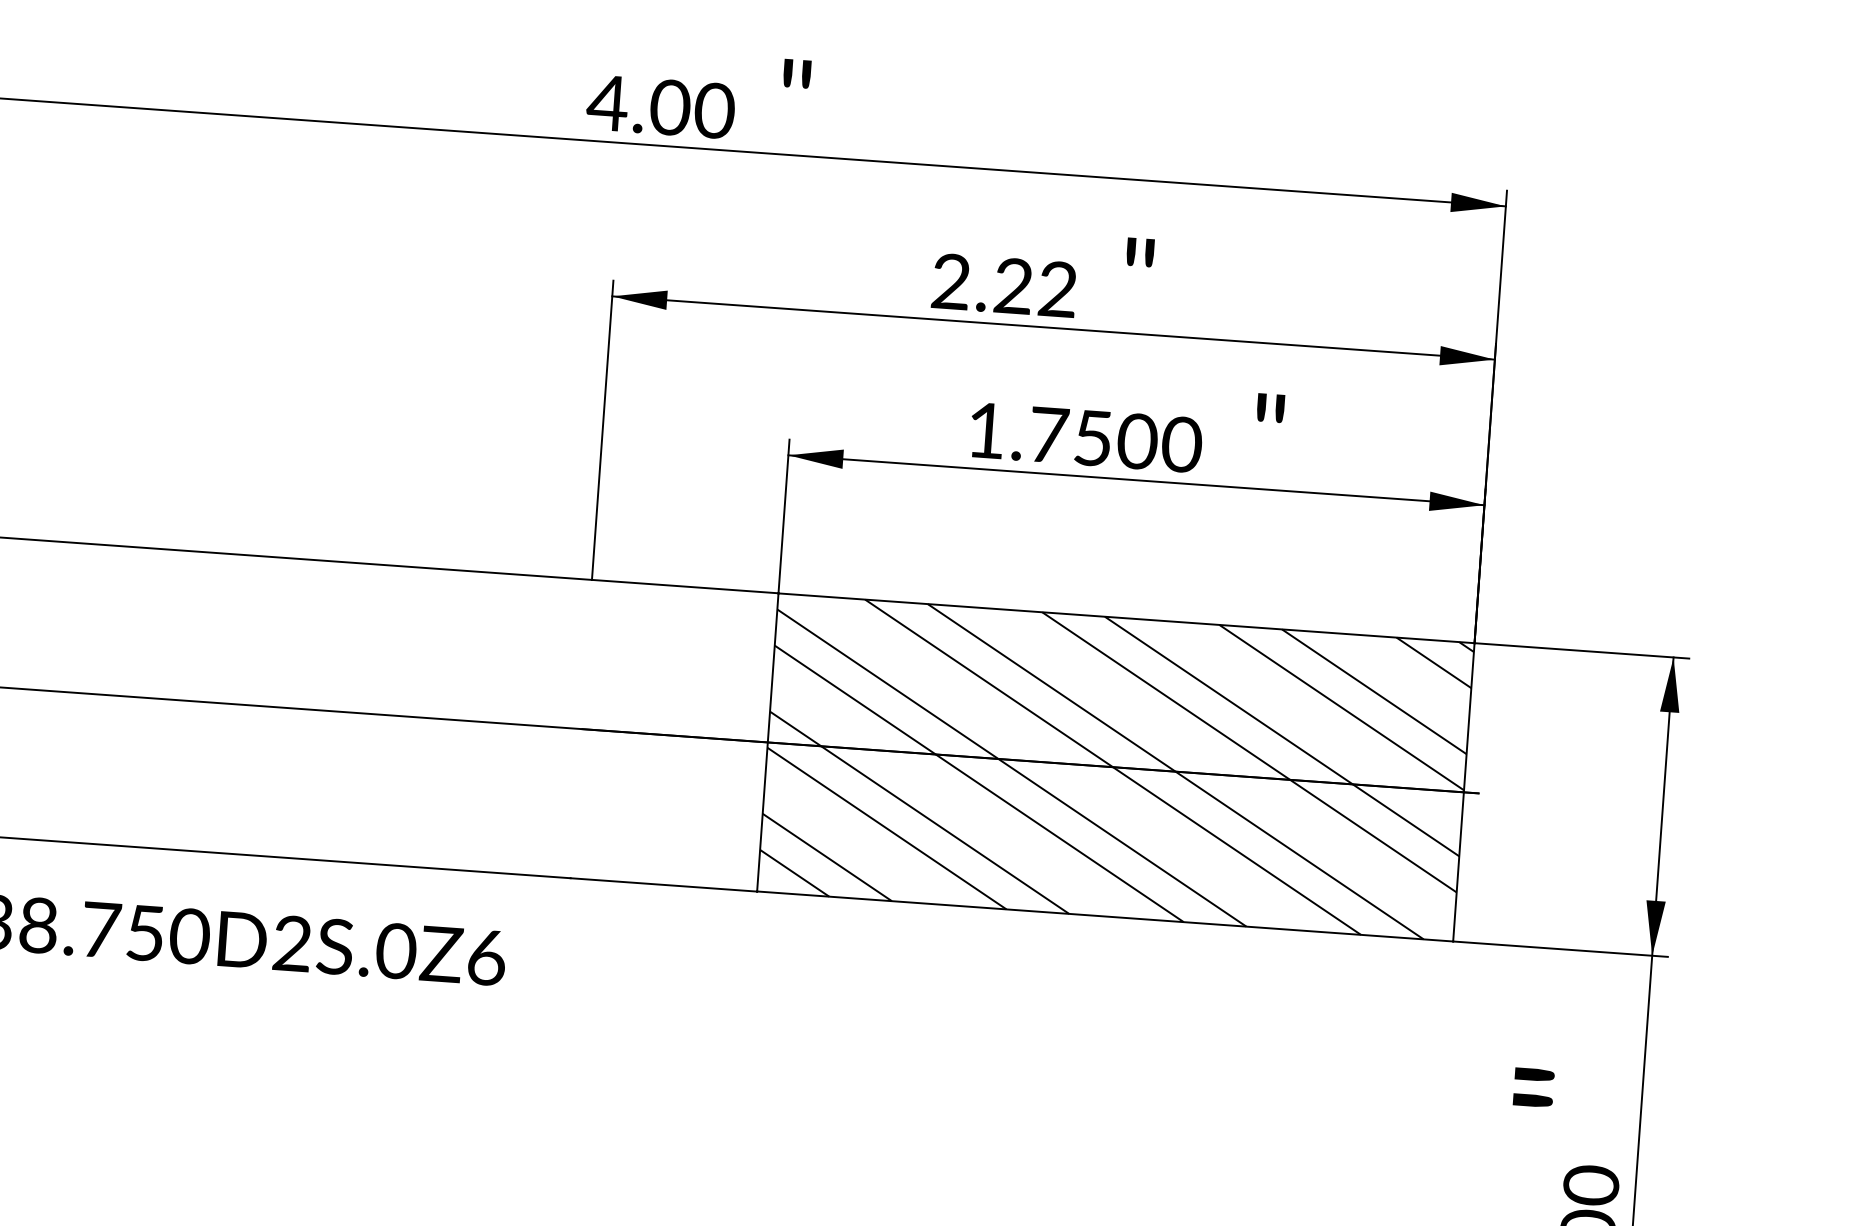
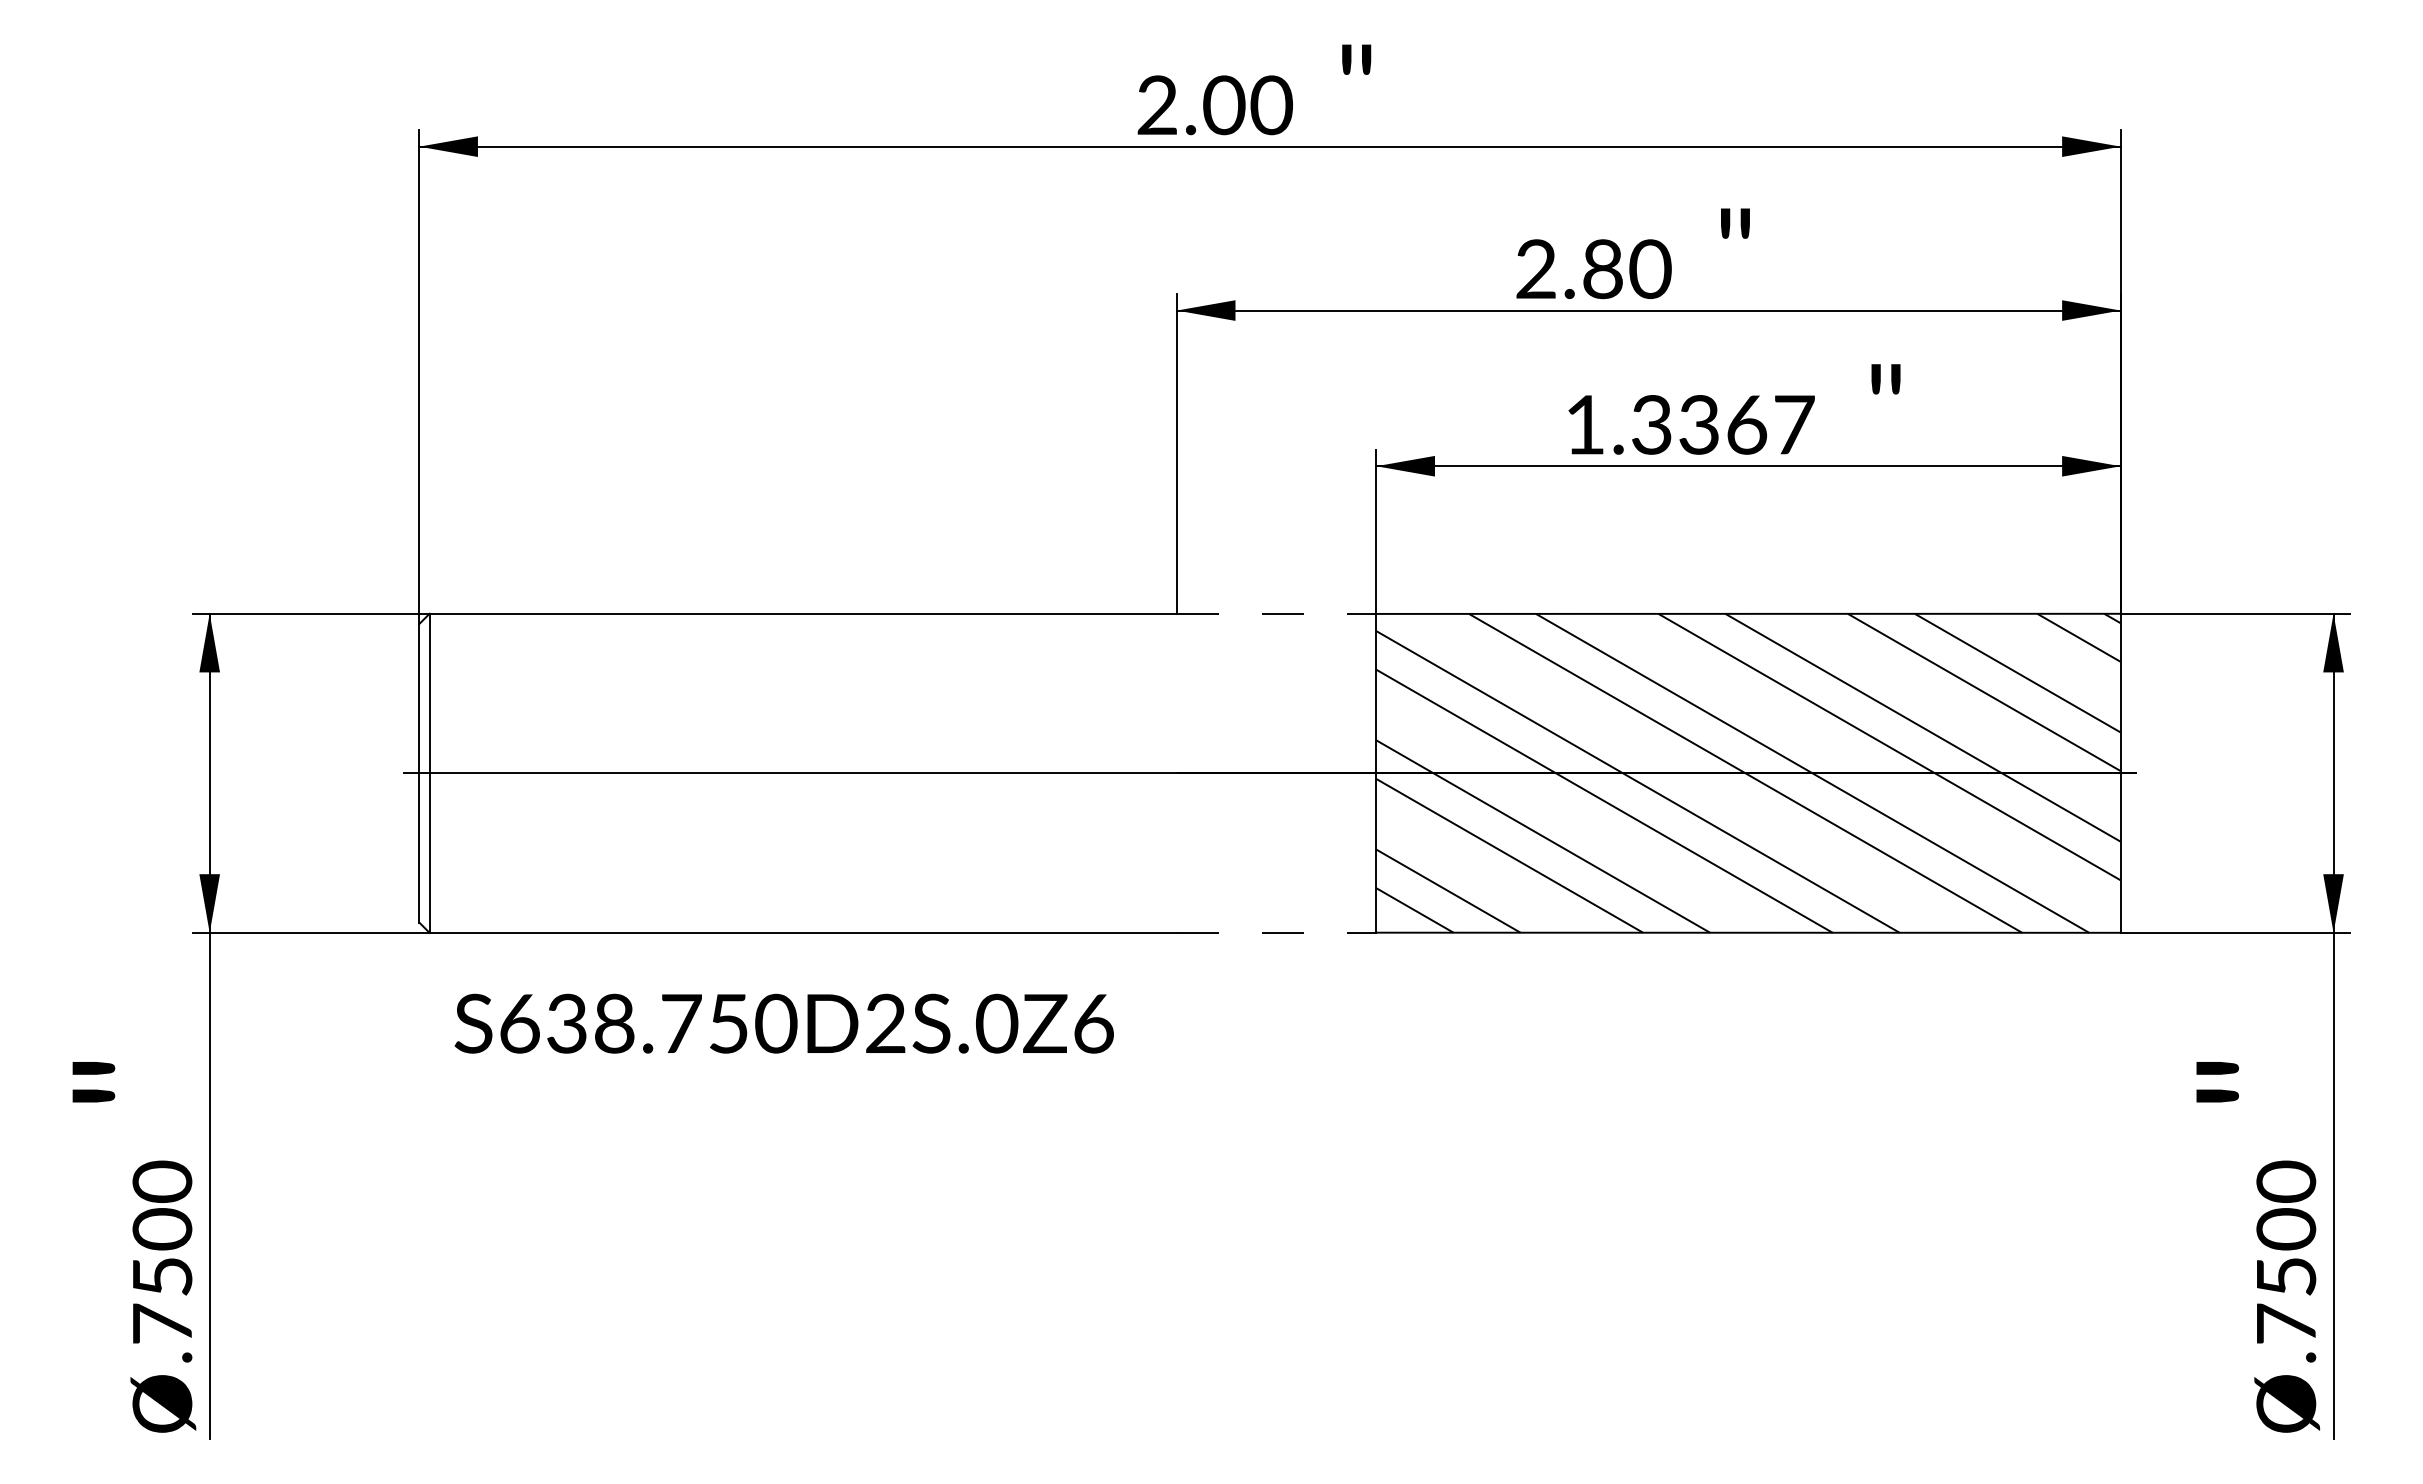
text: (607, 102) -> (1156, 104), 4.00 -> 2.00
text: (1036, 288) -> (1627, 269), 2.22 -> 2.80
text: (1115, 439) -> (1723, 424), 1.7500 -> 1.3367
line: (685, 586) -> (1276, 613), solid -> dashed
line: (663, 884) -> (1276, 932), solid -> dashed

